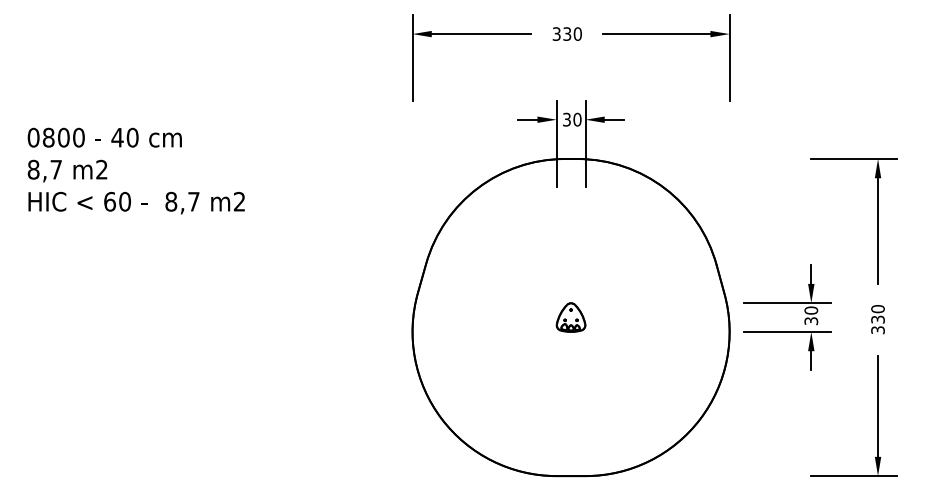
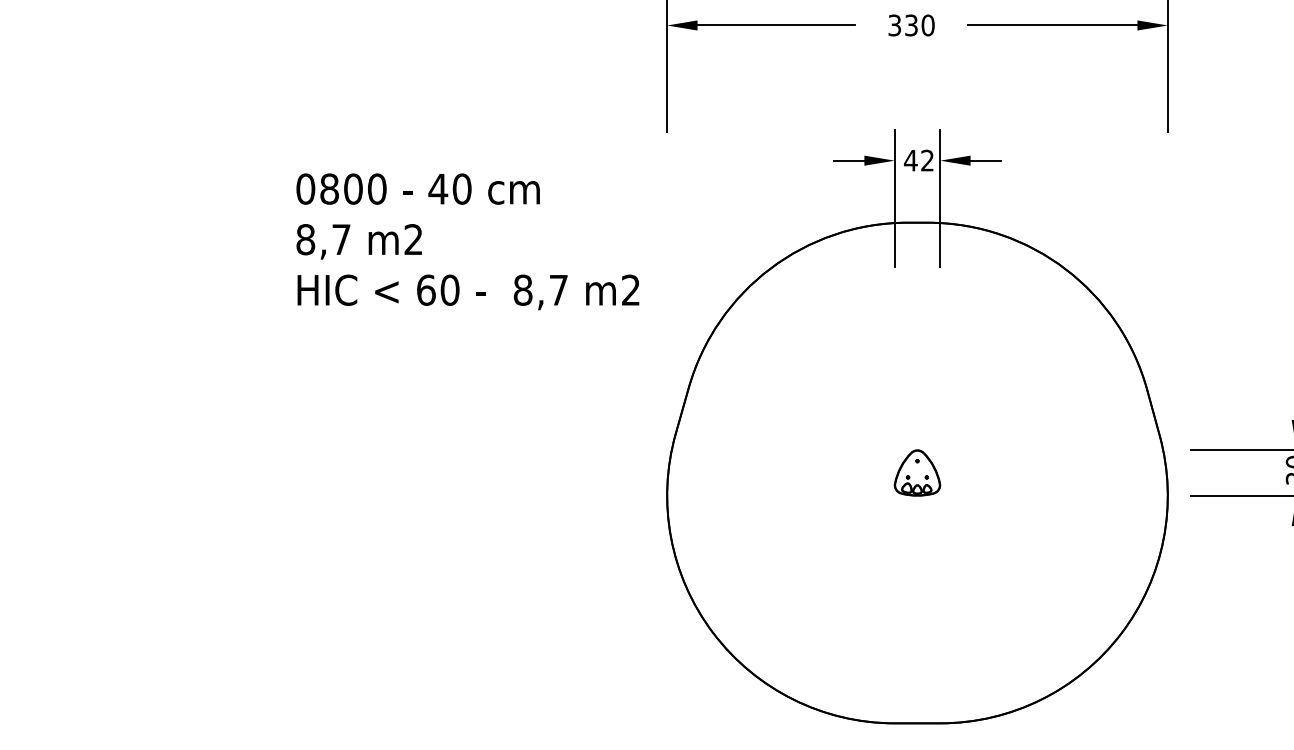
text: (571, 119) -> (918, 160), 30 -> 42
text: (135, 170) -> (466, 240), moved

